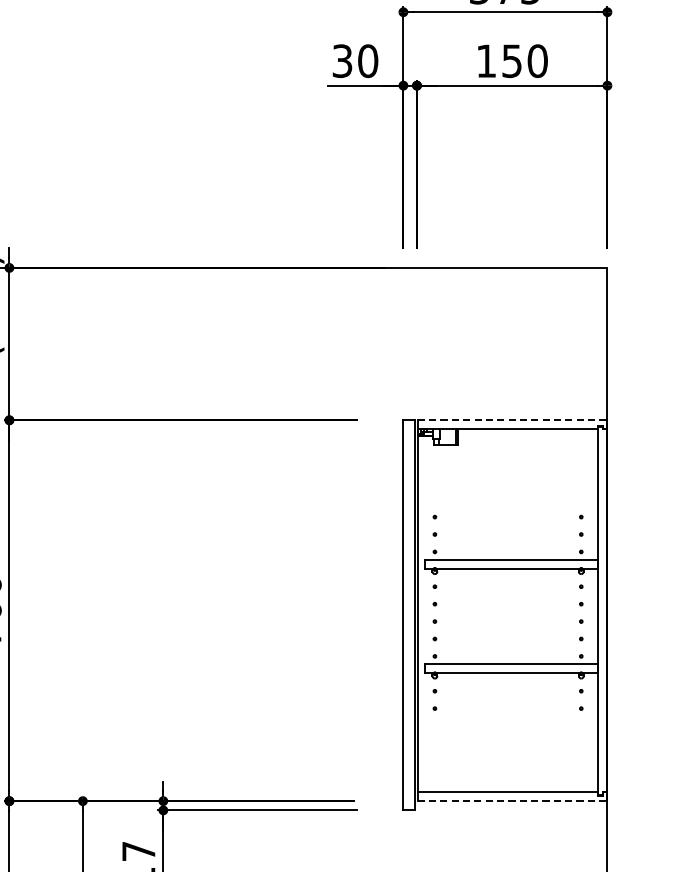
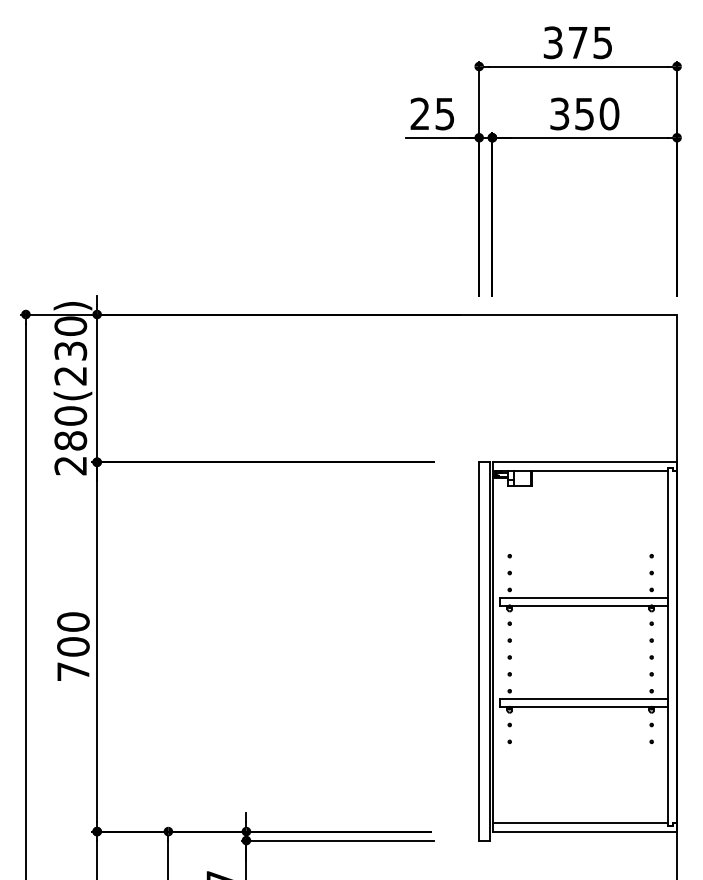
text: (355, 60) -> (432, 113), 30 -> 25
text: (486, 60) -> (559, 113), 150 -> 350
line: (513, 420) -> (585, 462), dashed -> solid
line: (513, 801) -> (585, 831), dashed -> solid

